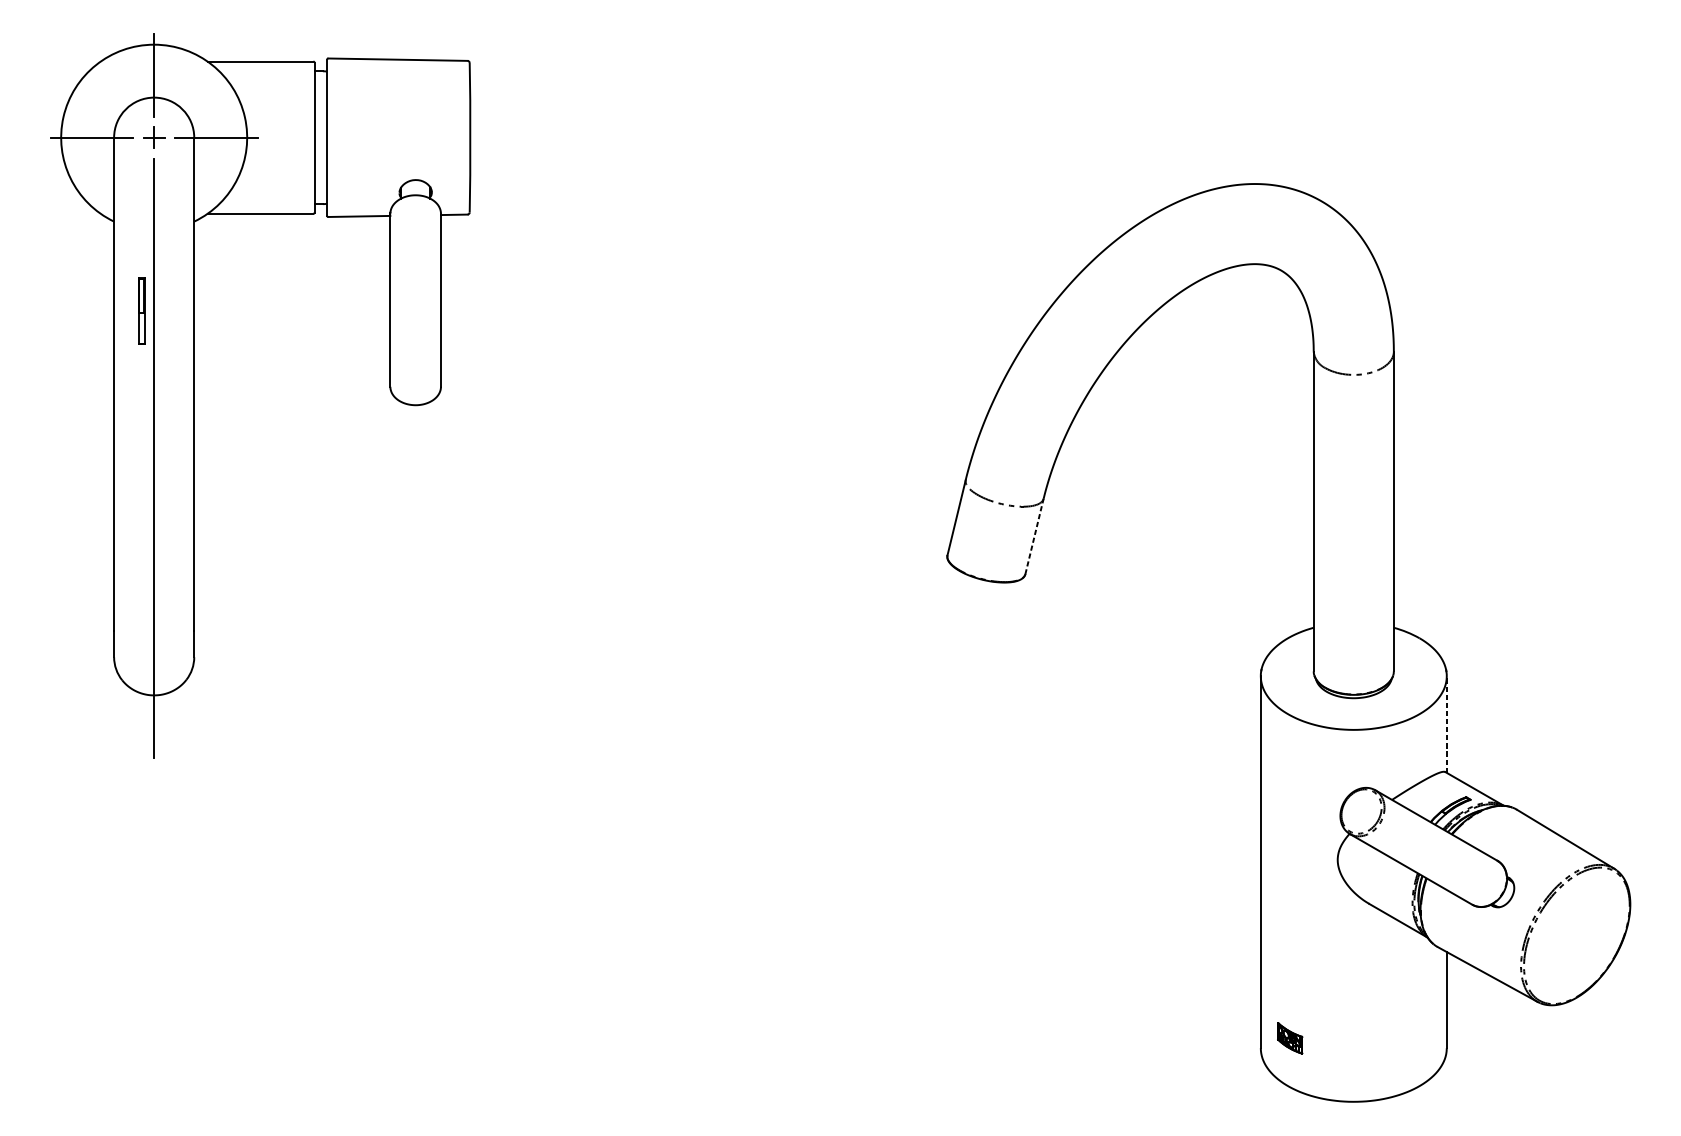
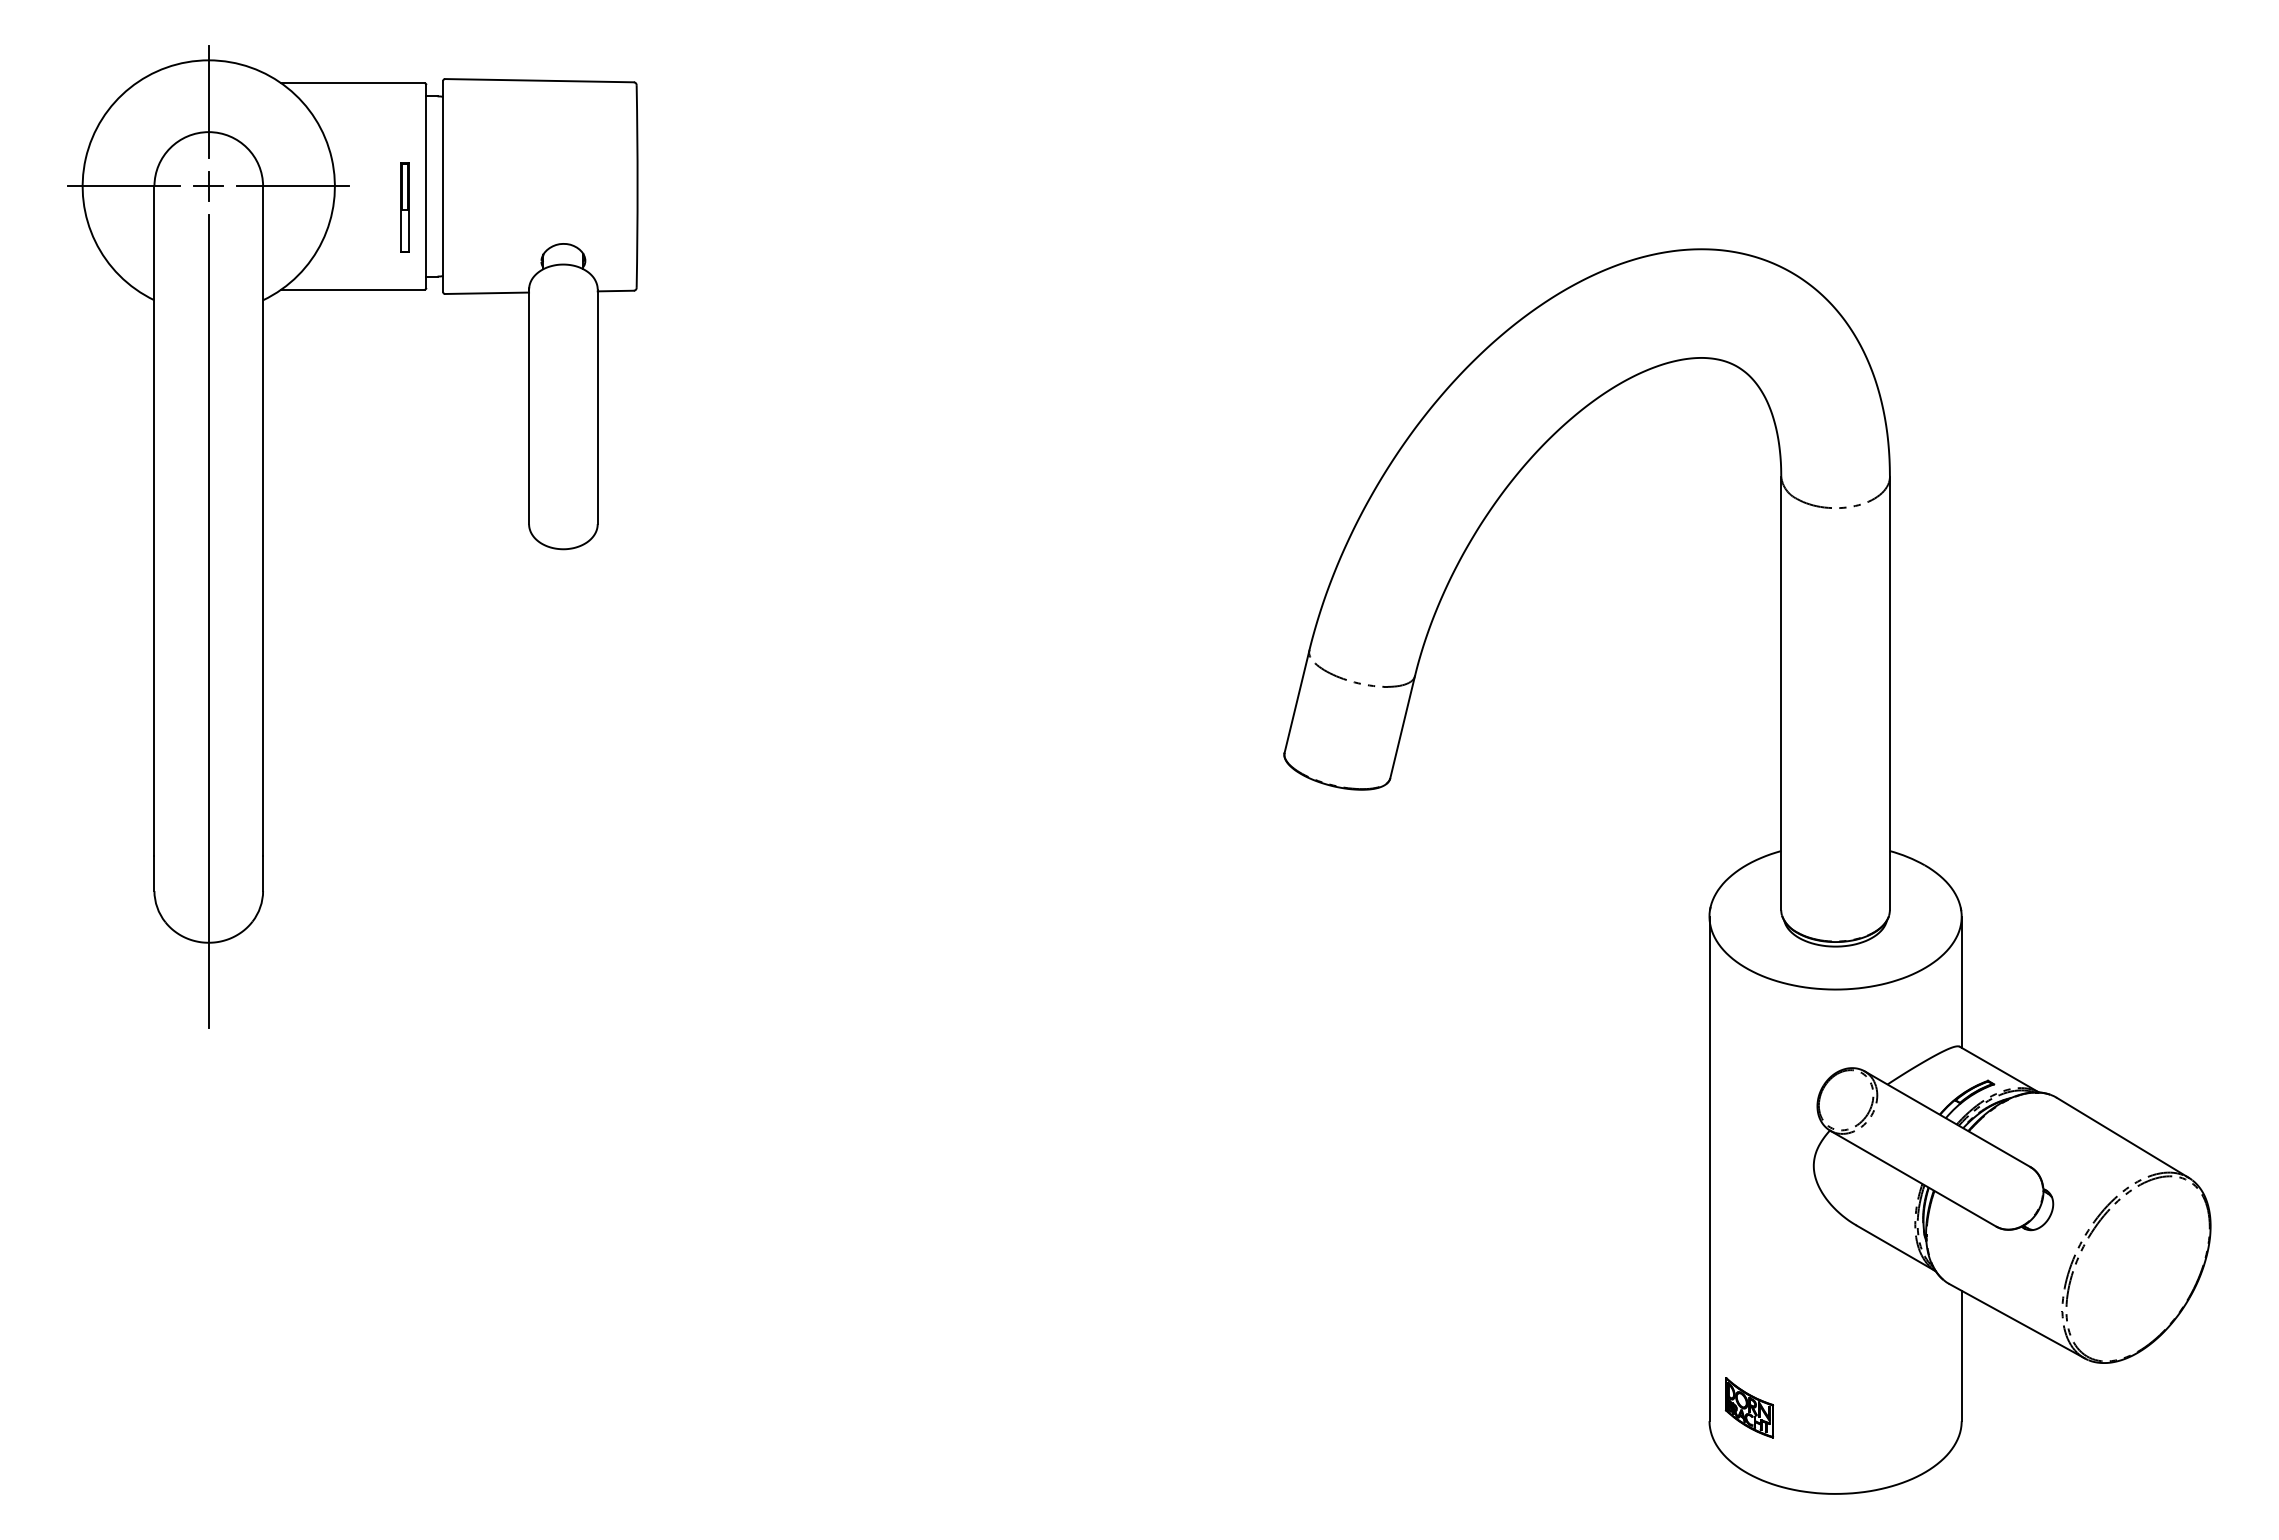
part: (141, 311) -> (404, 207), moved
line: (1034, 536) -> (1402, 727), dashed -> solid
line: (1446, 724) -> (1961, 982), dashed -> solid
part: (1289, 1038) -> (1748, 1407), size x1.43

